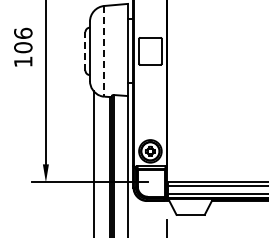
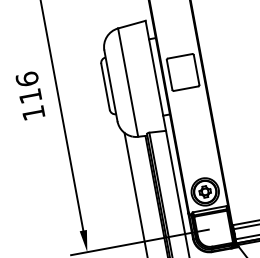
text: (23, 47) -> (30, 95), 106 -> 116
line: (85, 50) -> (105, 85), dashed -> solid
line: (104, 51) -> (128, 82), dashed -> solid

